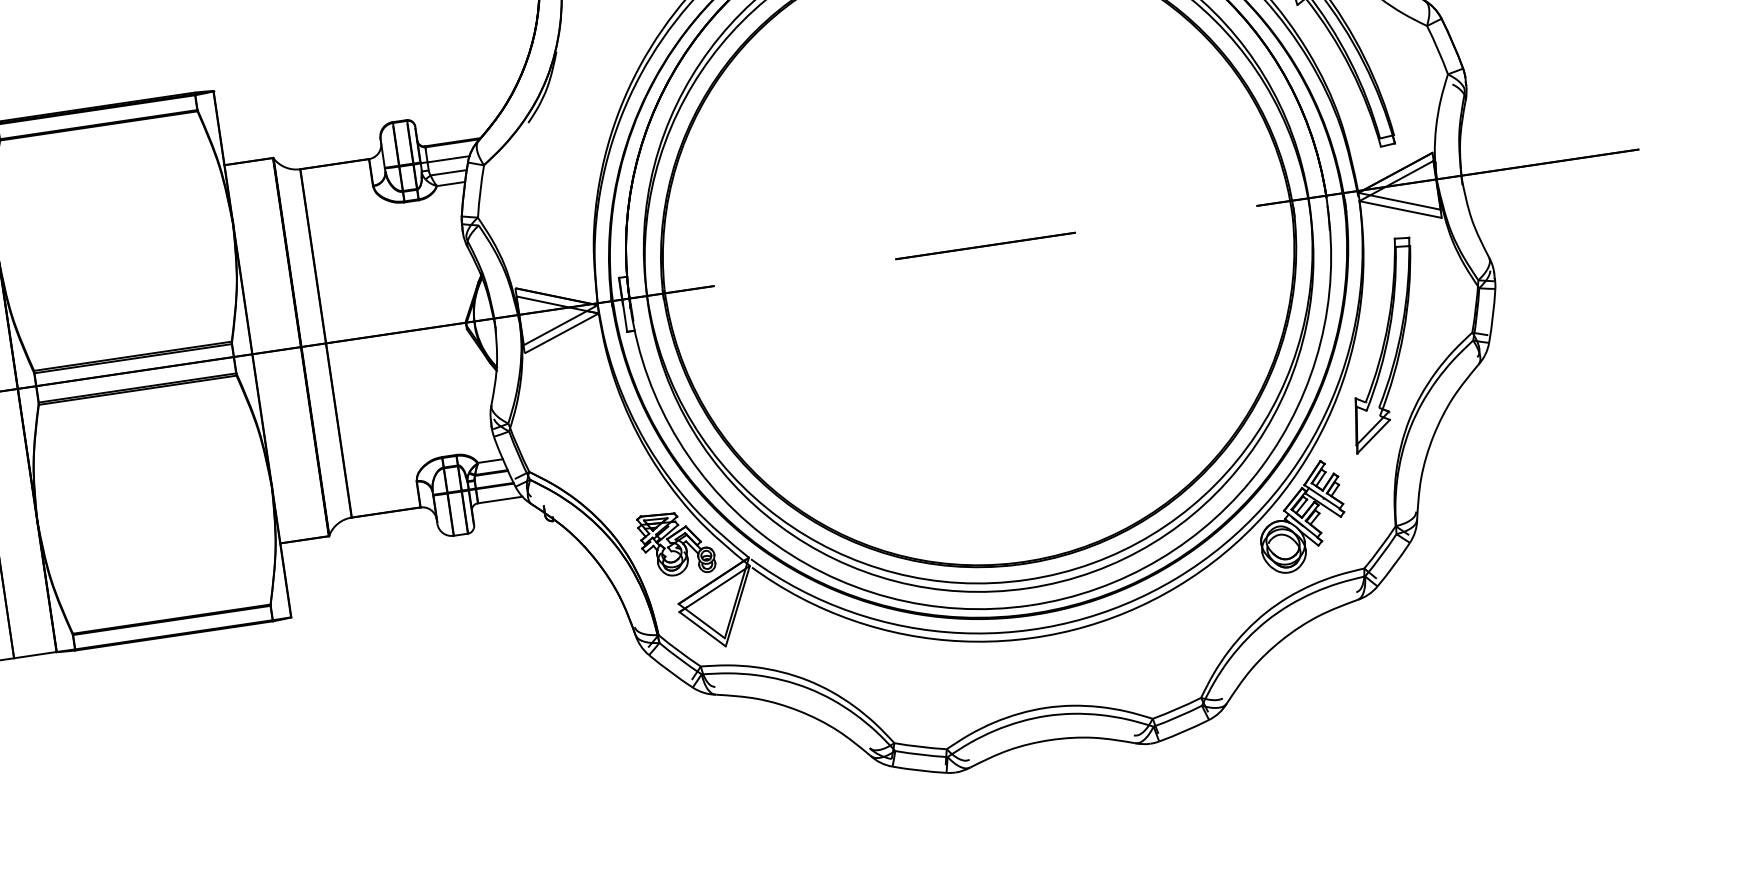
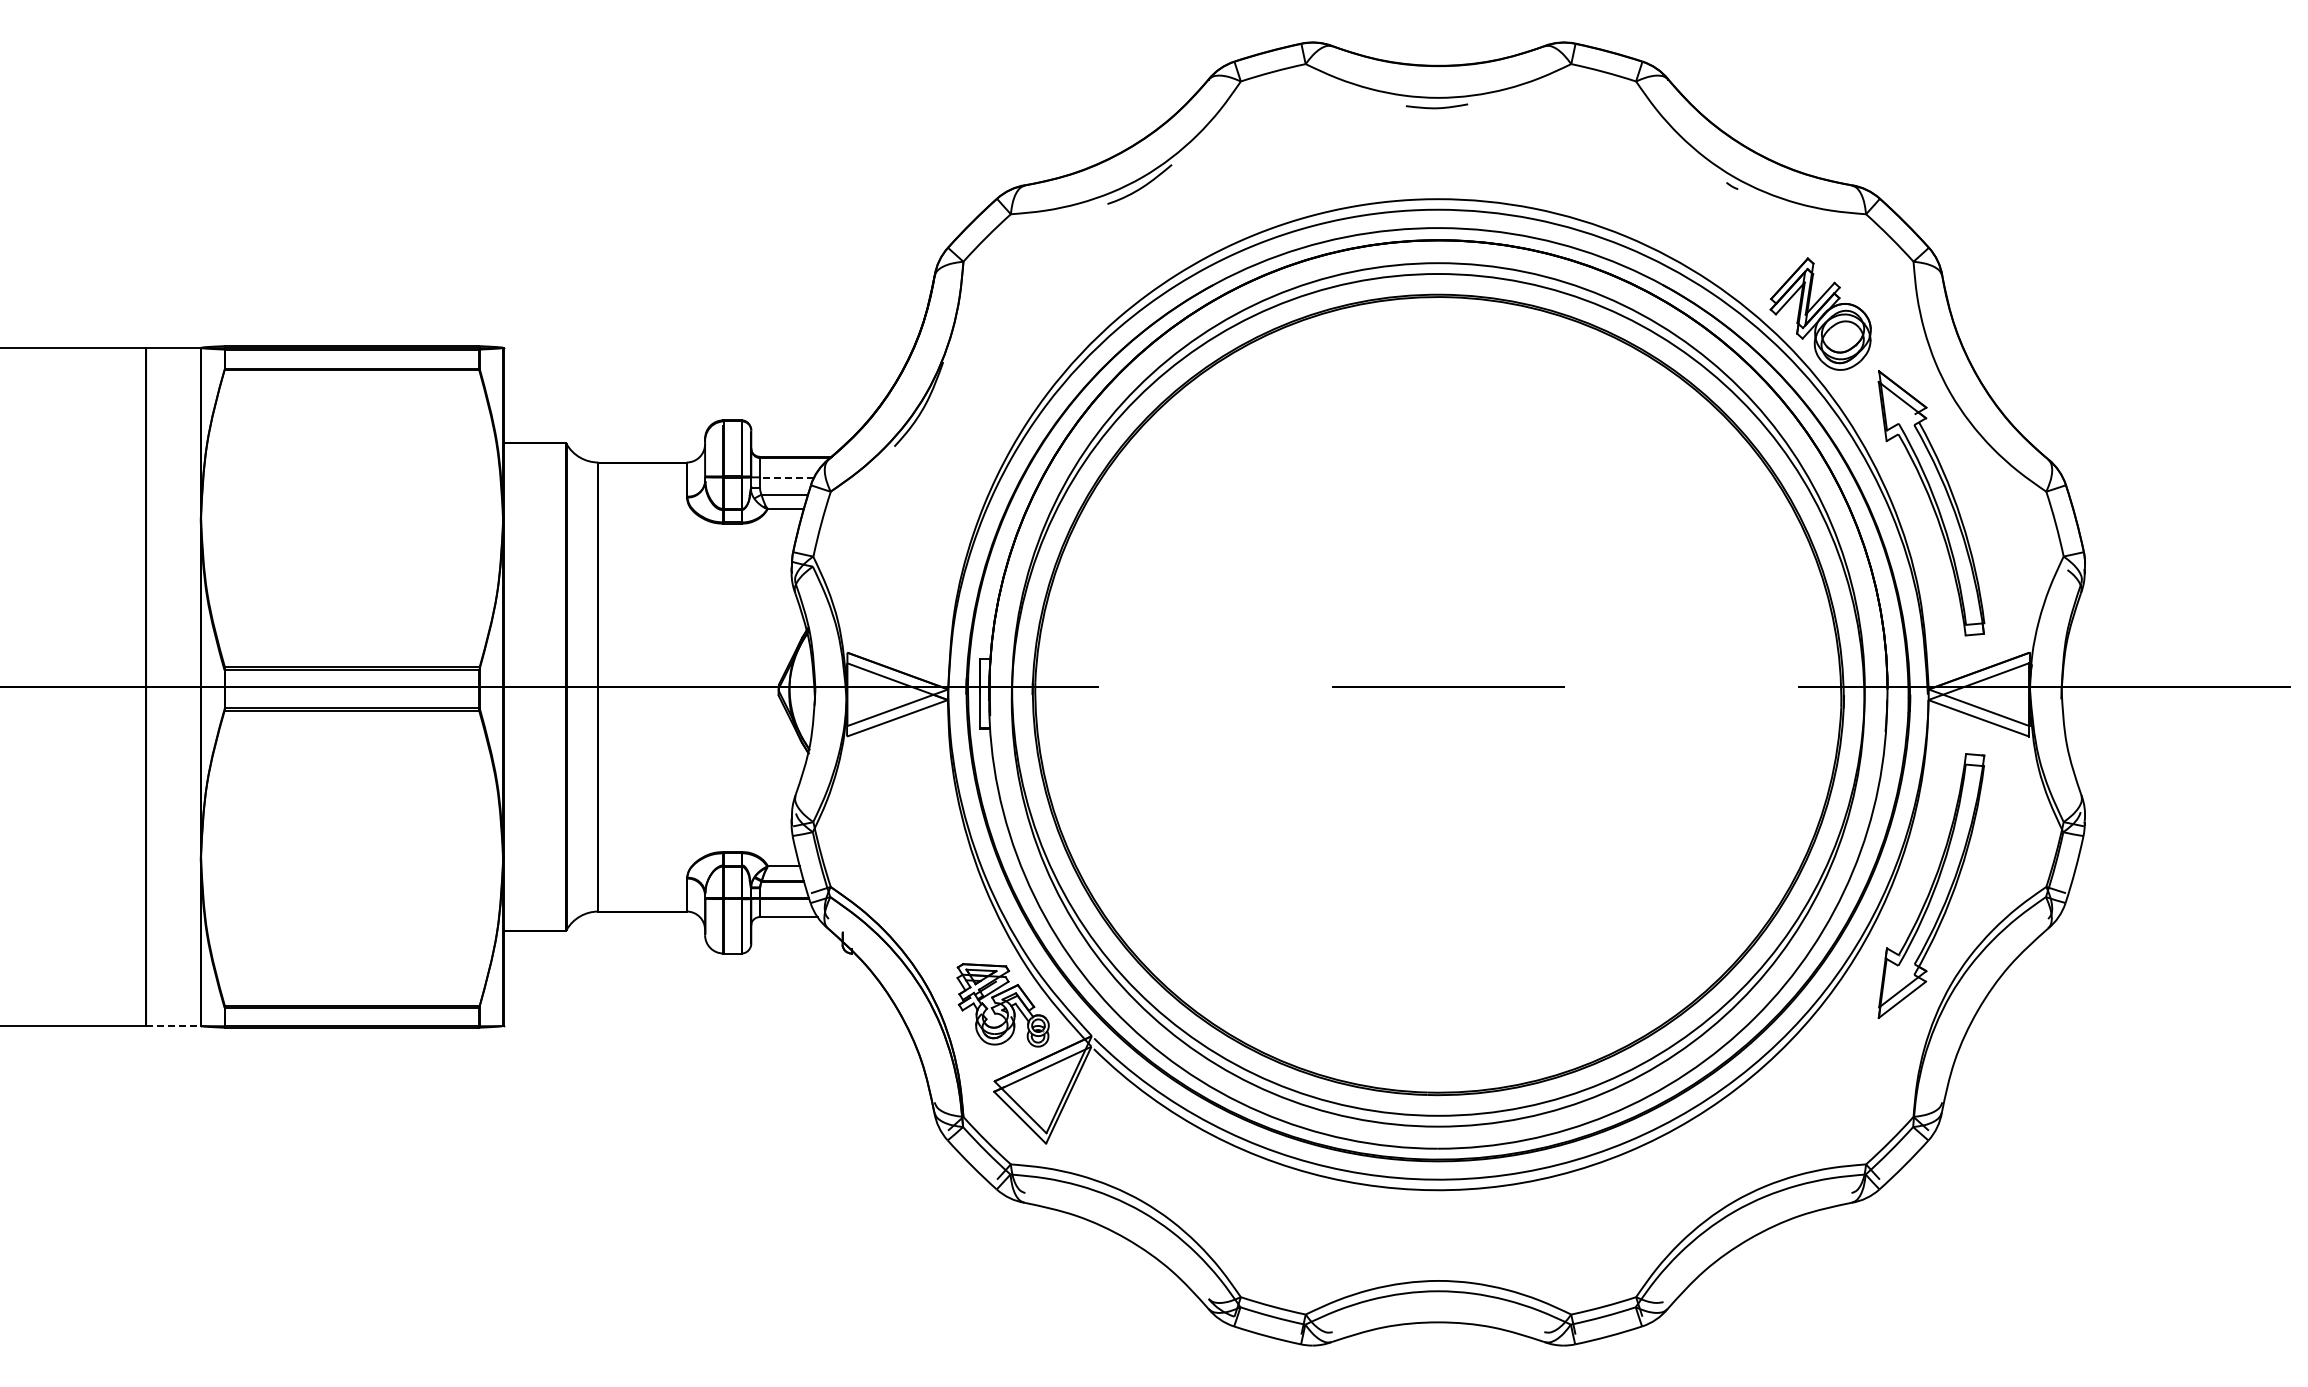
line: (448, 159) -> (786, 477), solid -> dashed
part: (1300, 516) -> (1795, 1087), removed
line: (35, 655) -> (173, 1026), solid -> dashed

